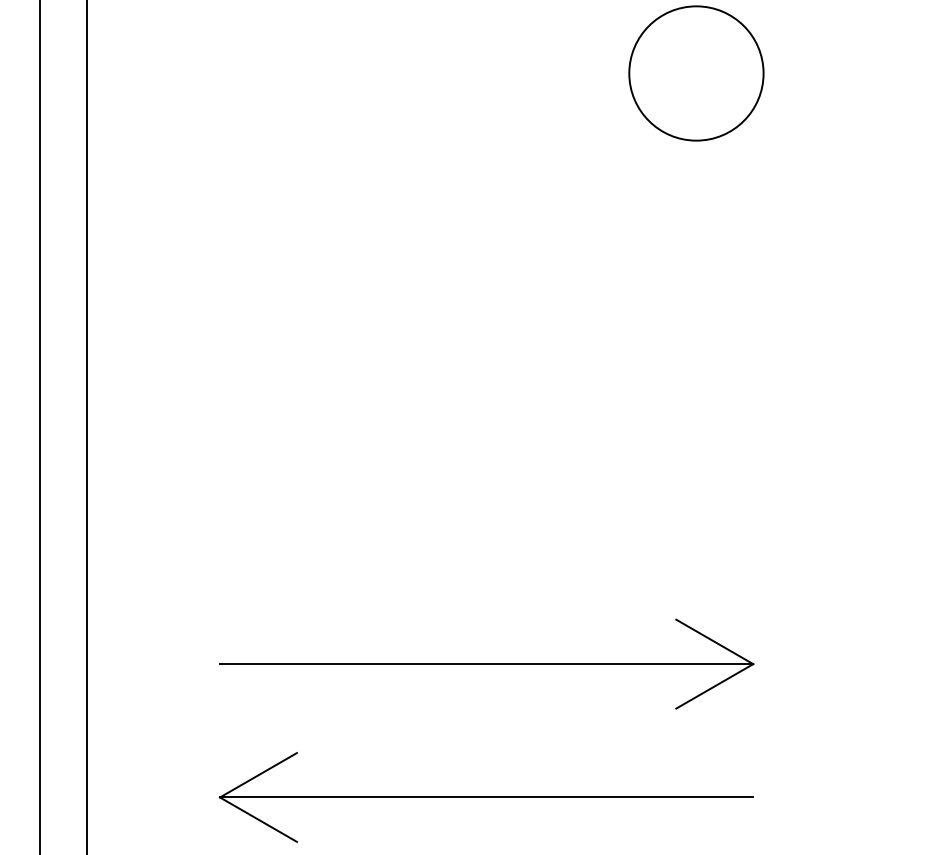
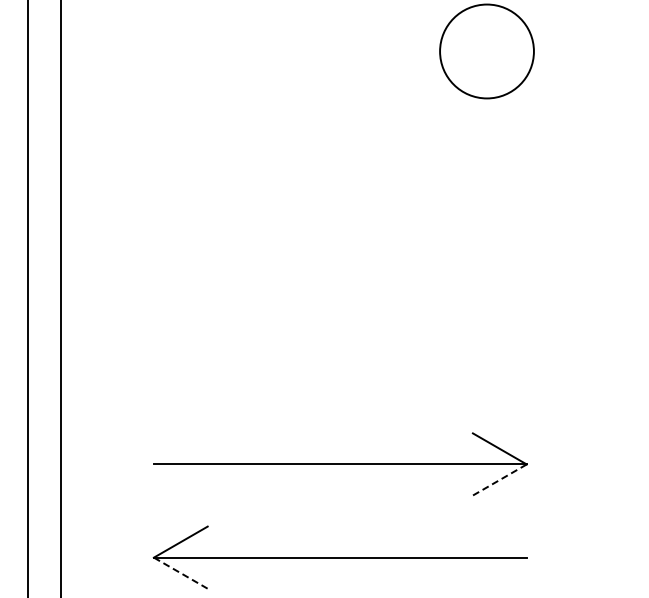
line: (714, 687) -> (499, 480), solid -> dashed
line: (259, 820) -> (181, 573), solid -> dashed

